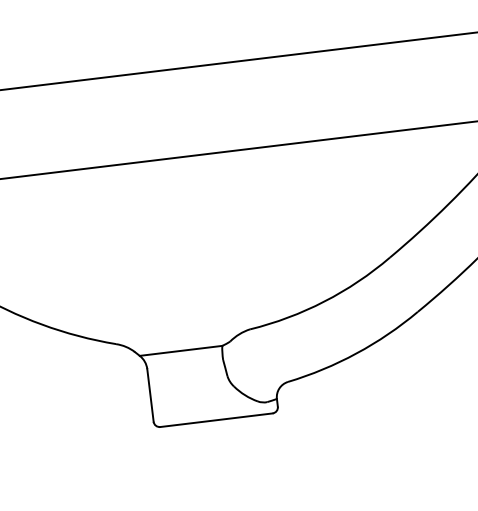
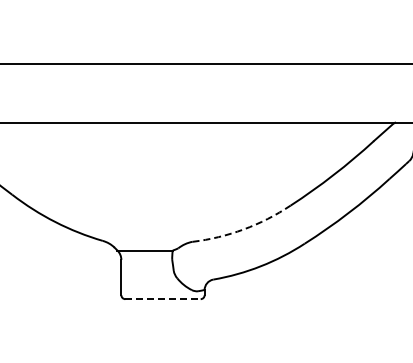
arc: (323, 301) -> (243, 229), solid -> dashed
line: (217, 420) -> (163, 299), solid -> dashed

